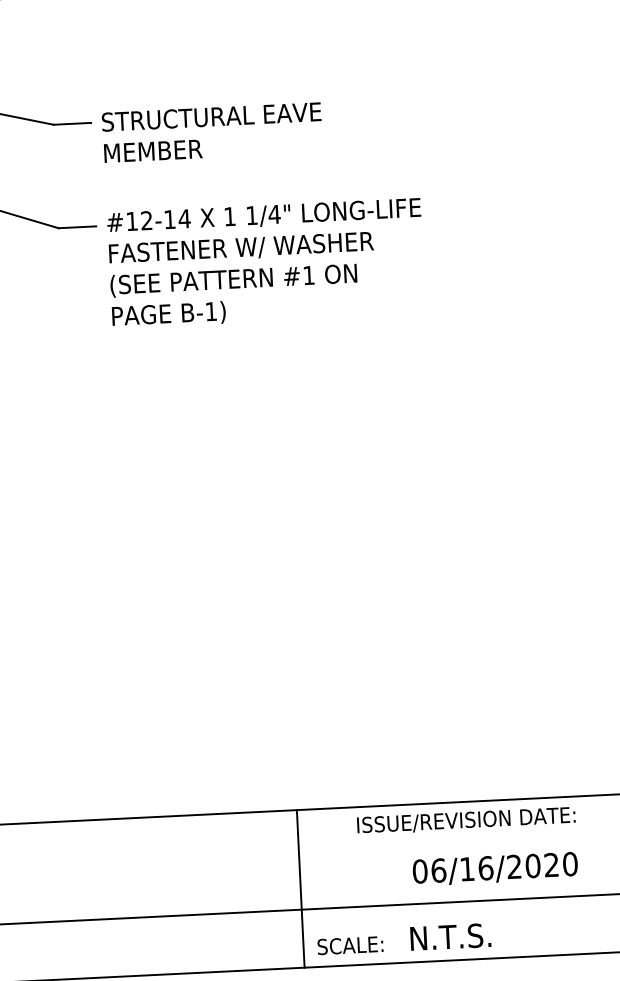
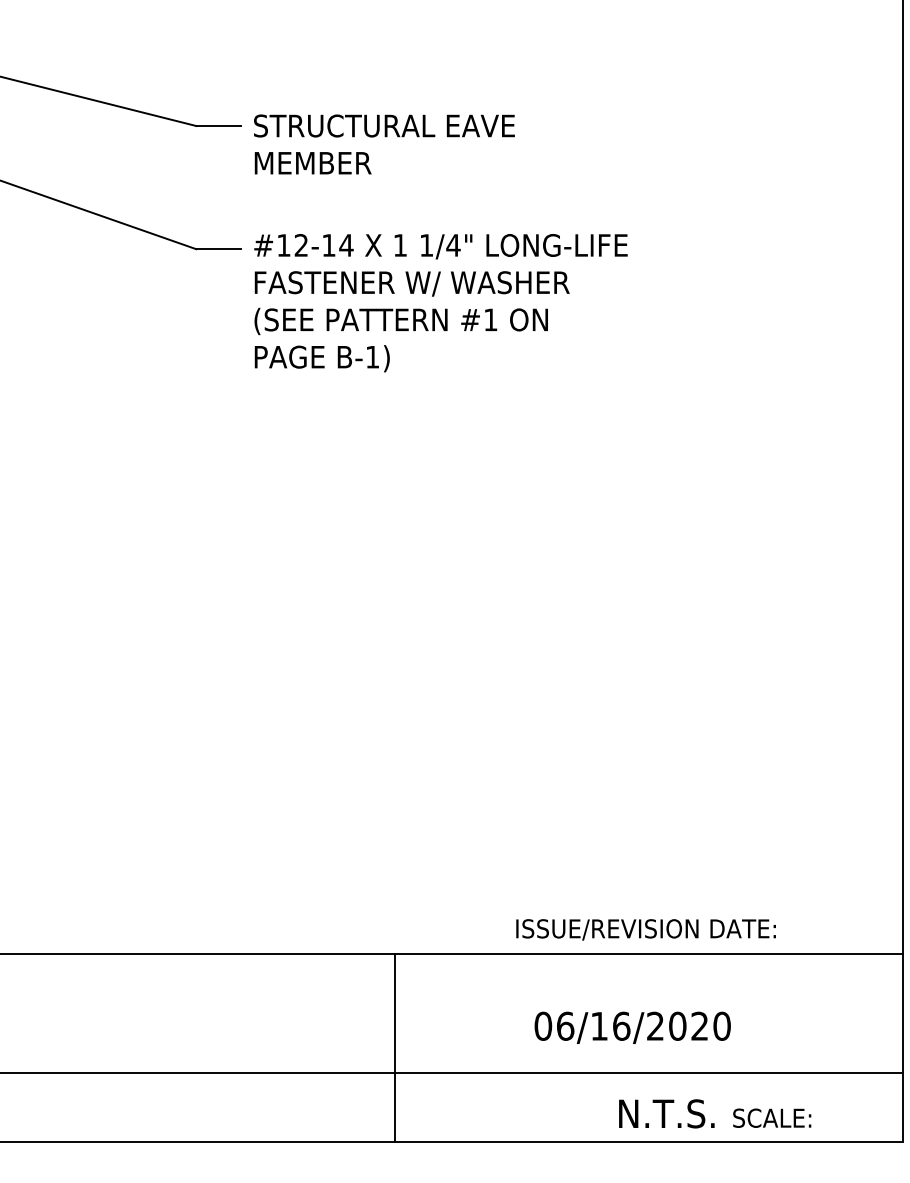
text: (465, 820) -> (645, 929), moved
text: (495, 868) -> (632, 1027), moved
line: (300, 888) -> (395, 1047), moved
text: (450, 936) -> (666, 1113), moved
text: (350, 944) -> (772, 1117), moved

